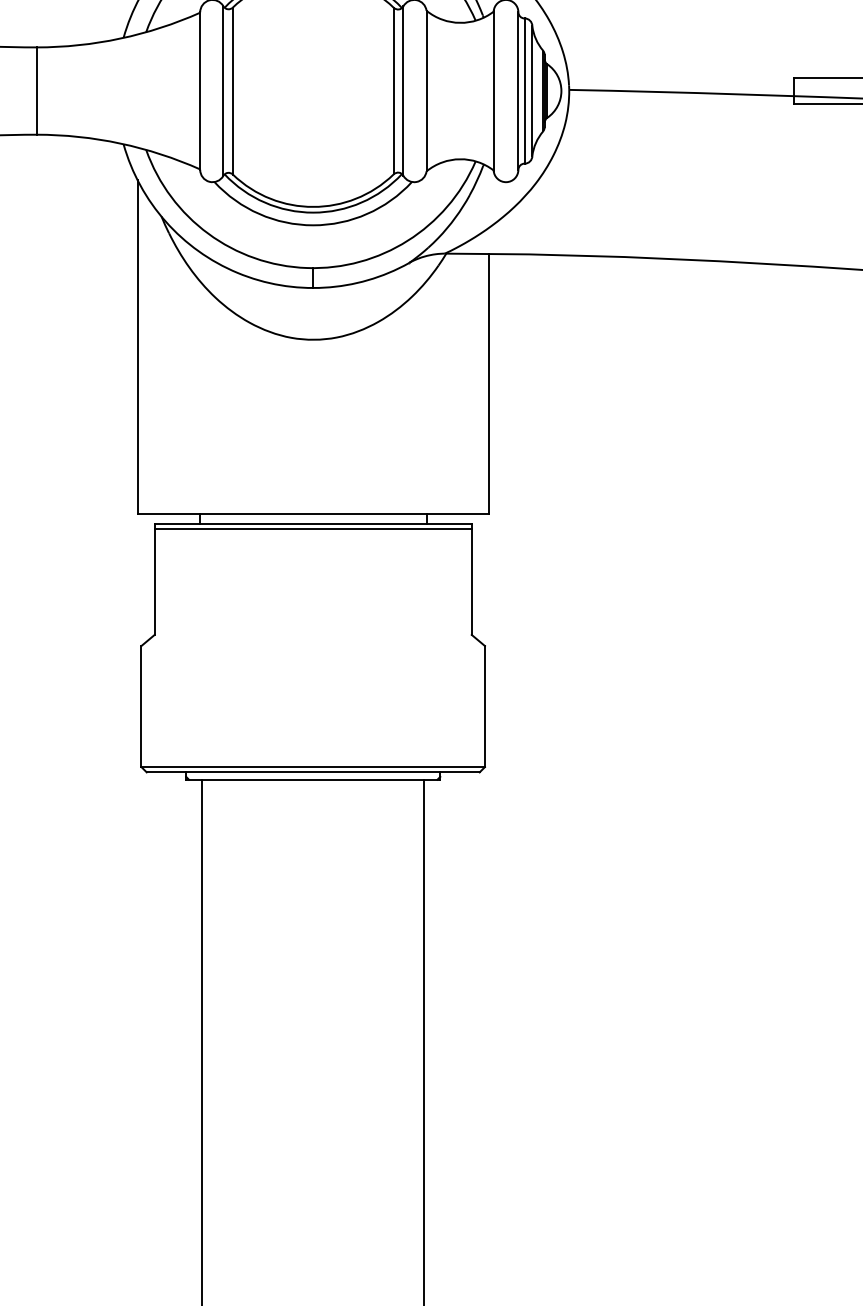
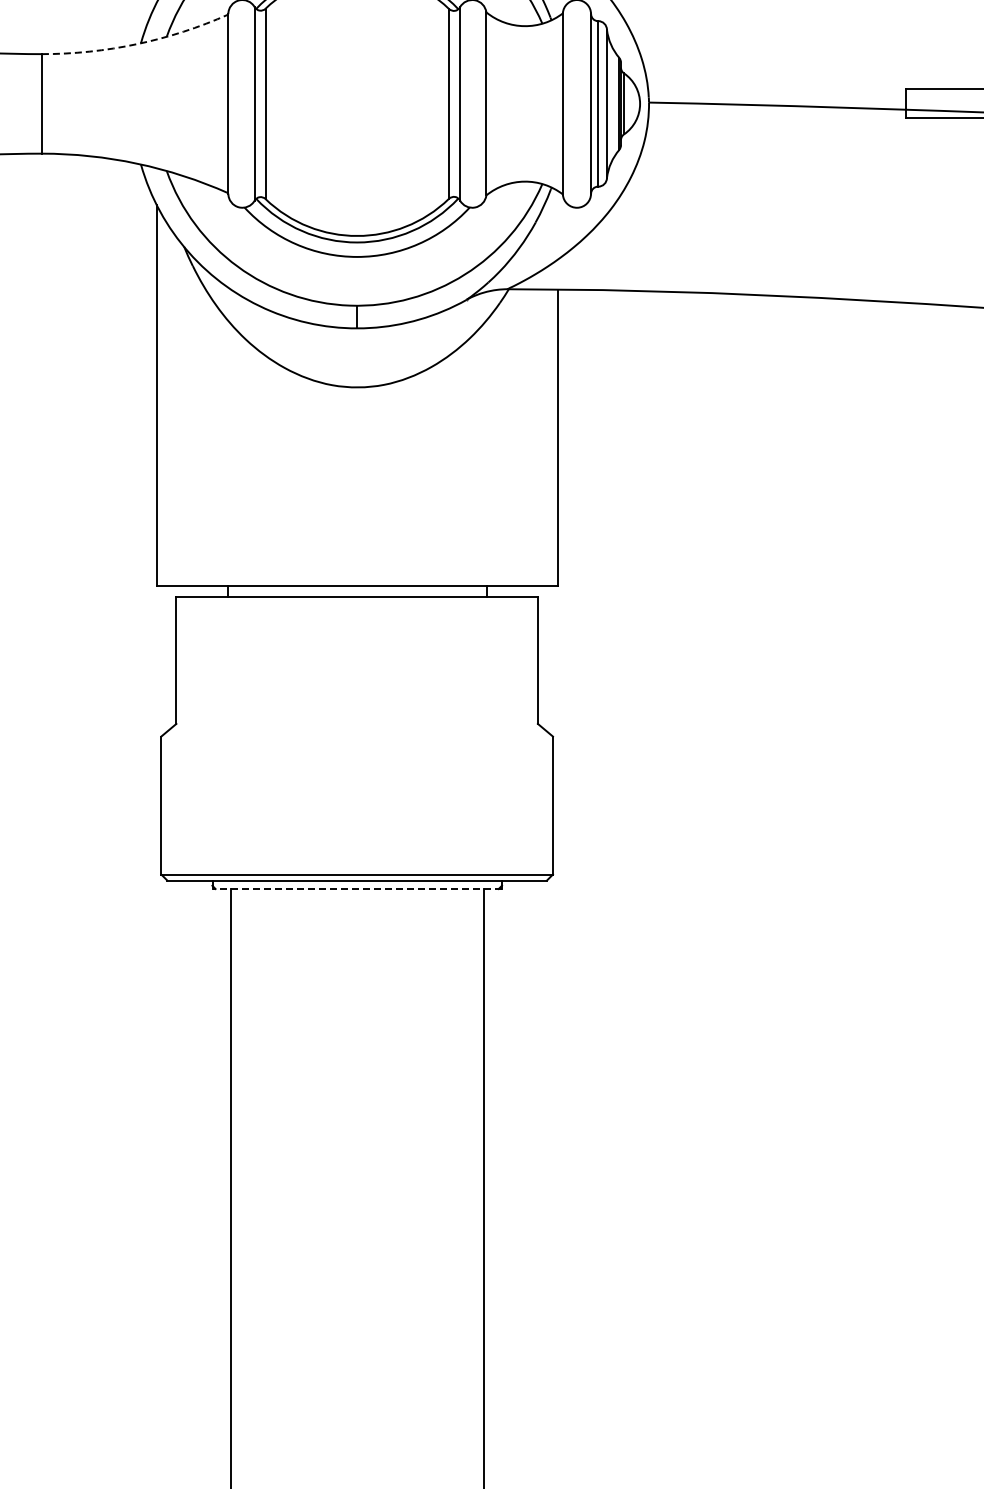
arc: (120, 38) -> (137, 44), solid -> dashed
line: (312, 529) -> (356, 603), removed
line: (313, 780) -> (357, 889), solid -> dashed

